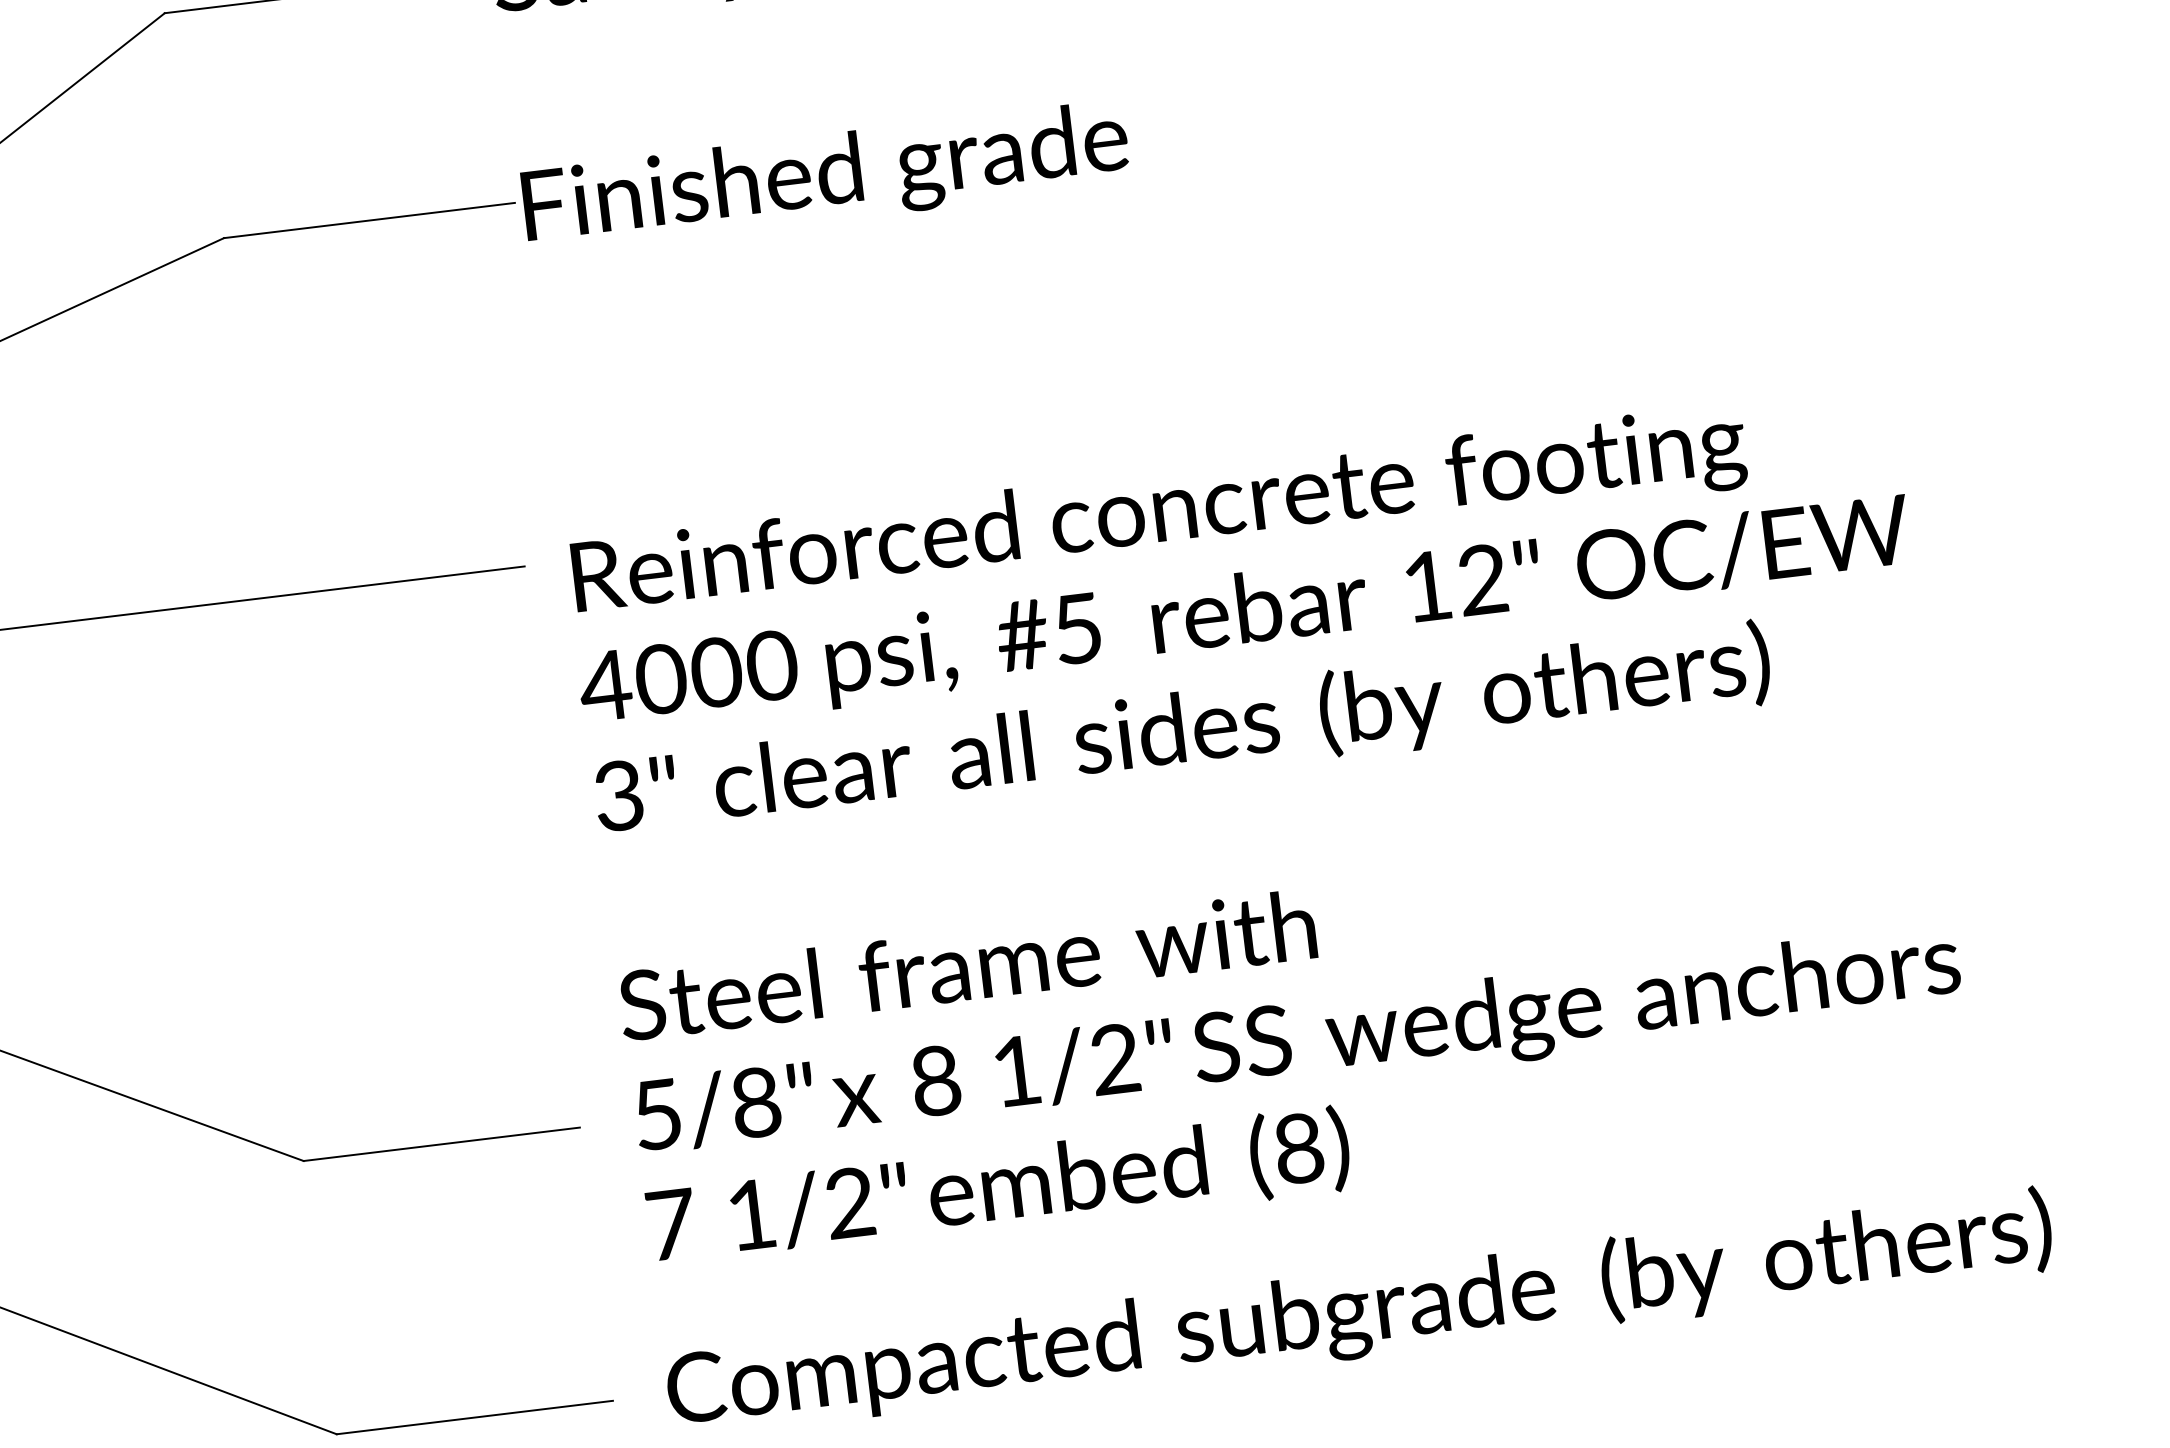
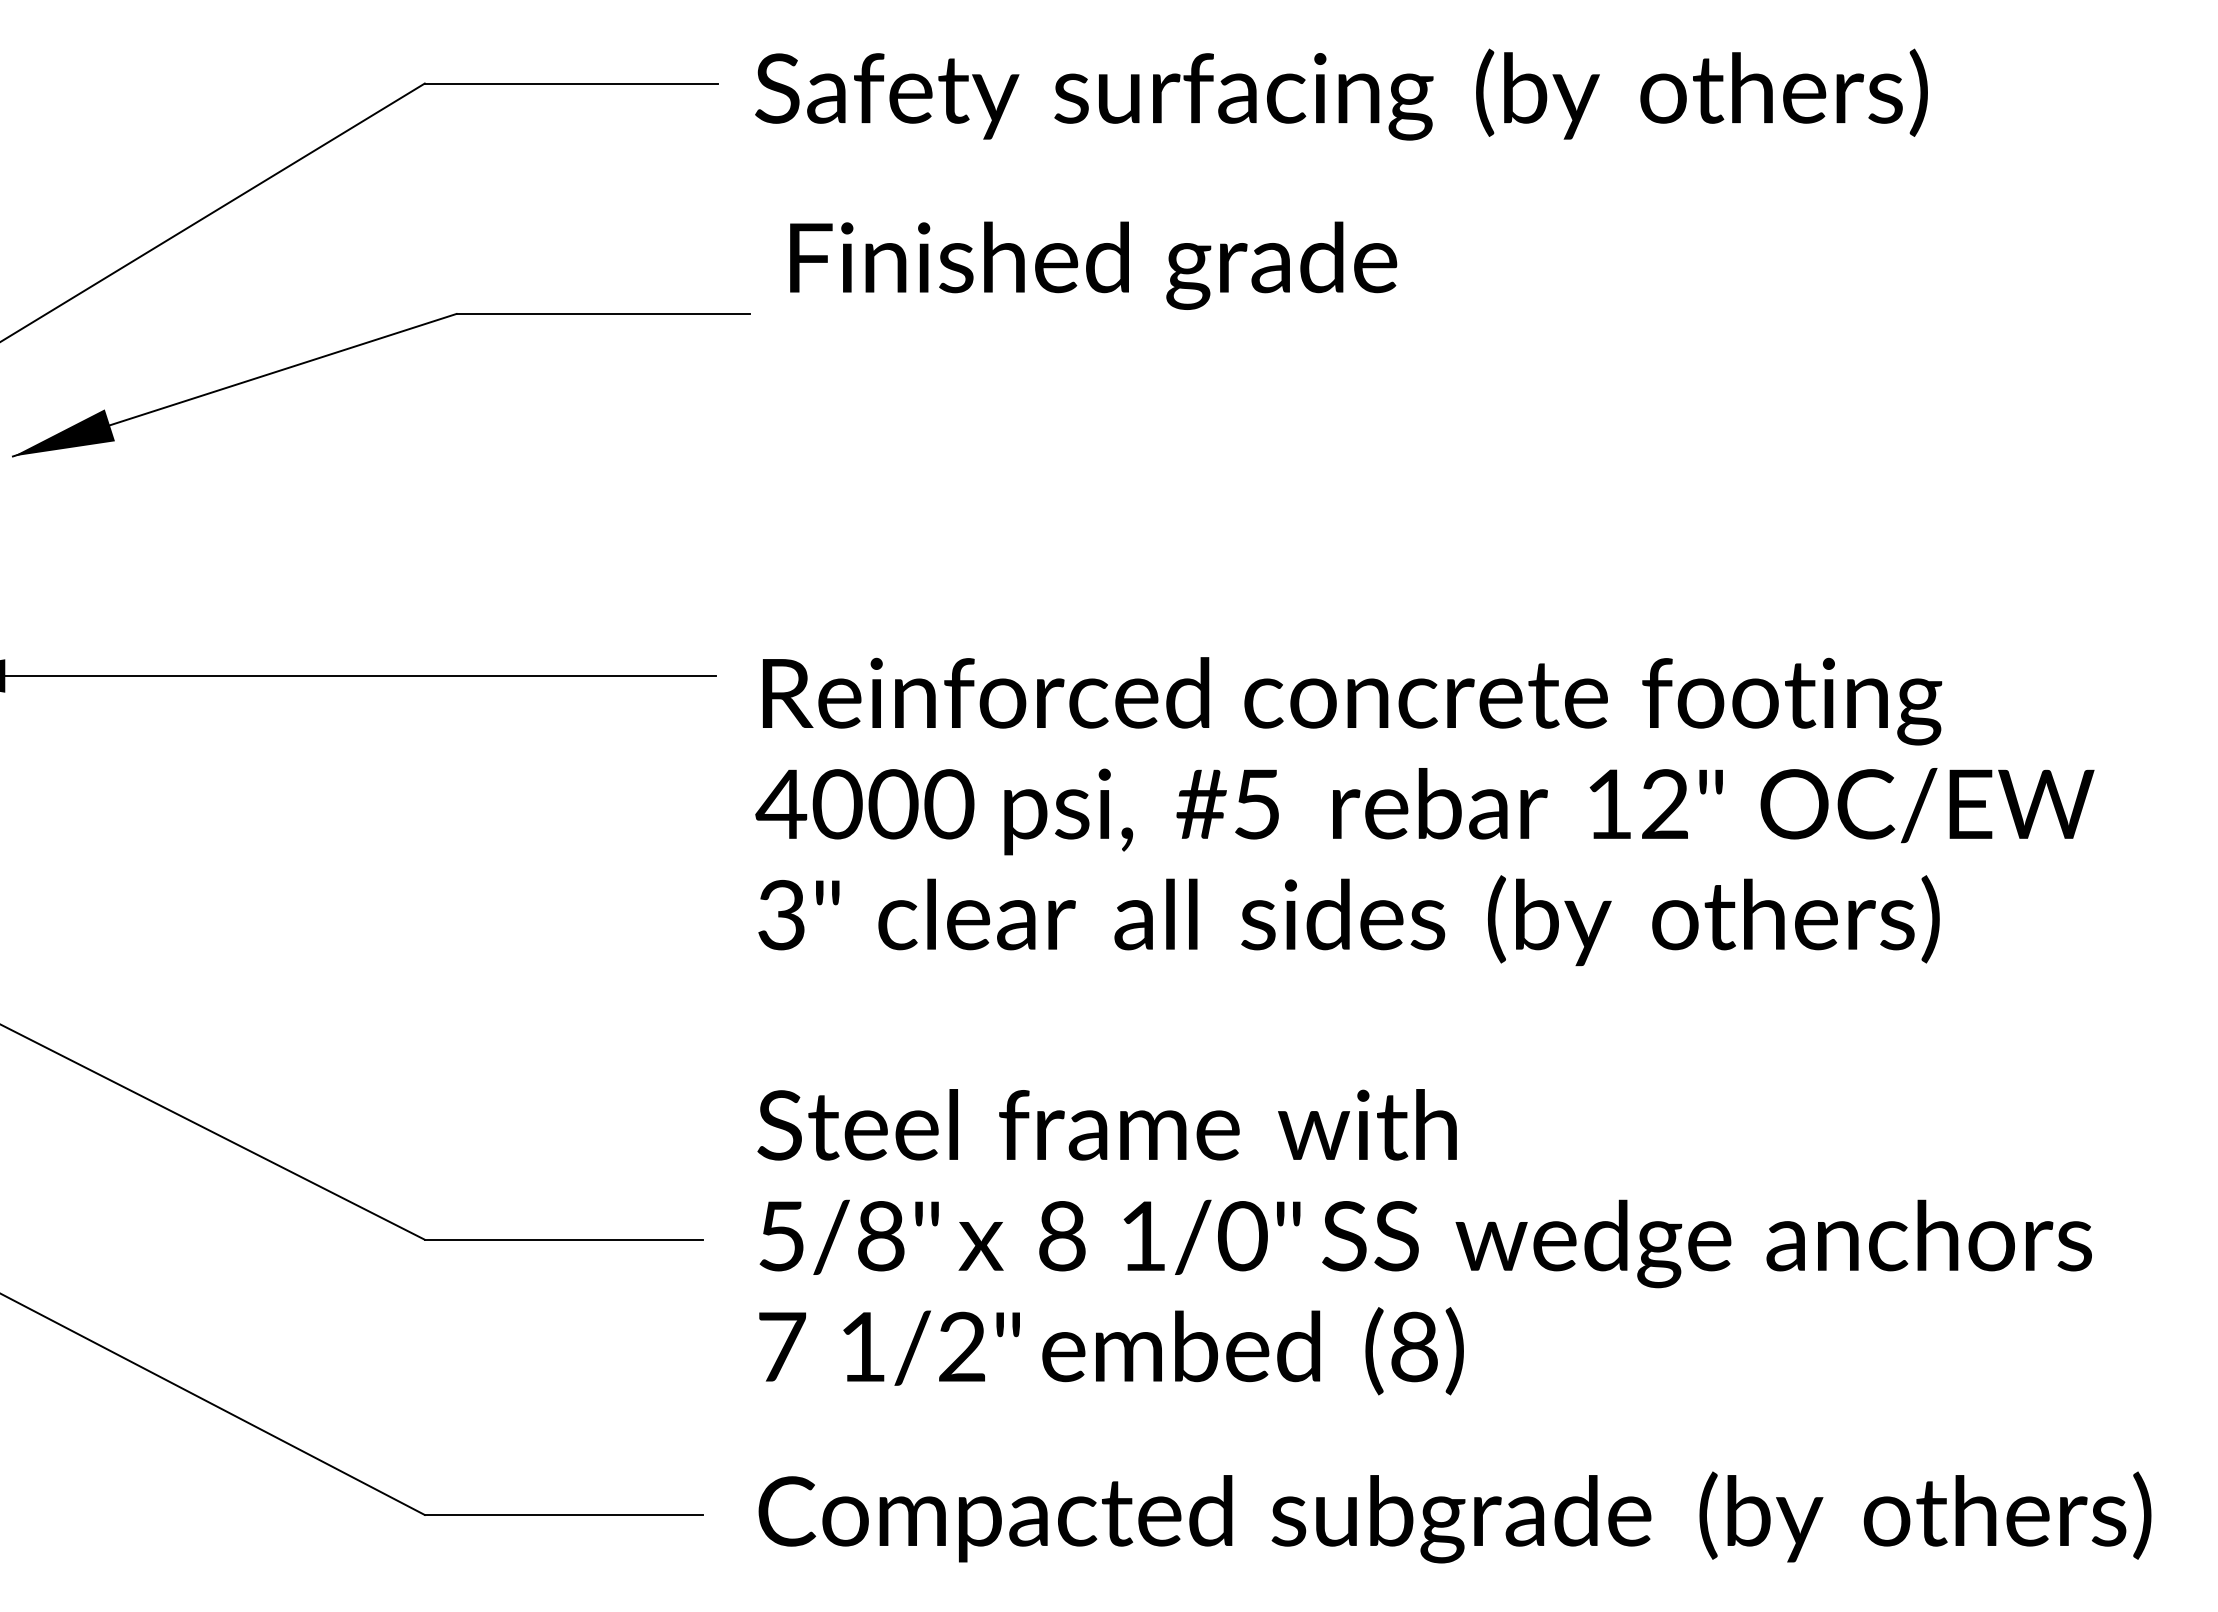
text: (826, 177) -> (1093, 265), moved
text: (1115, 1059) -> (1242, 1236), 1/2" -> 1/0"

